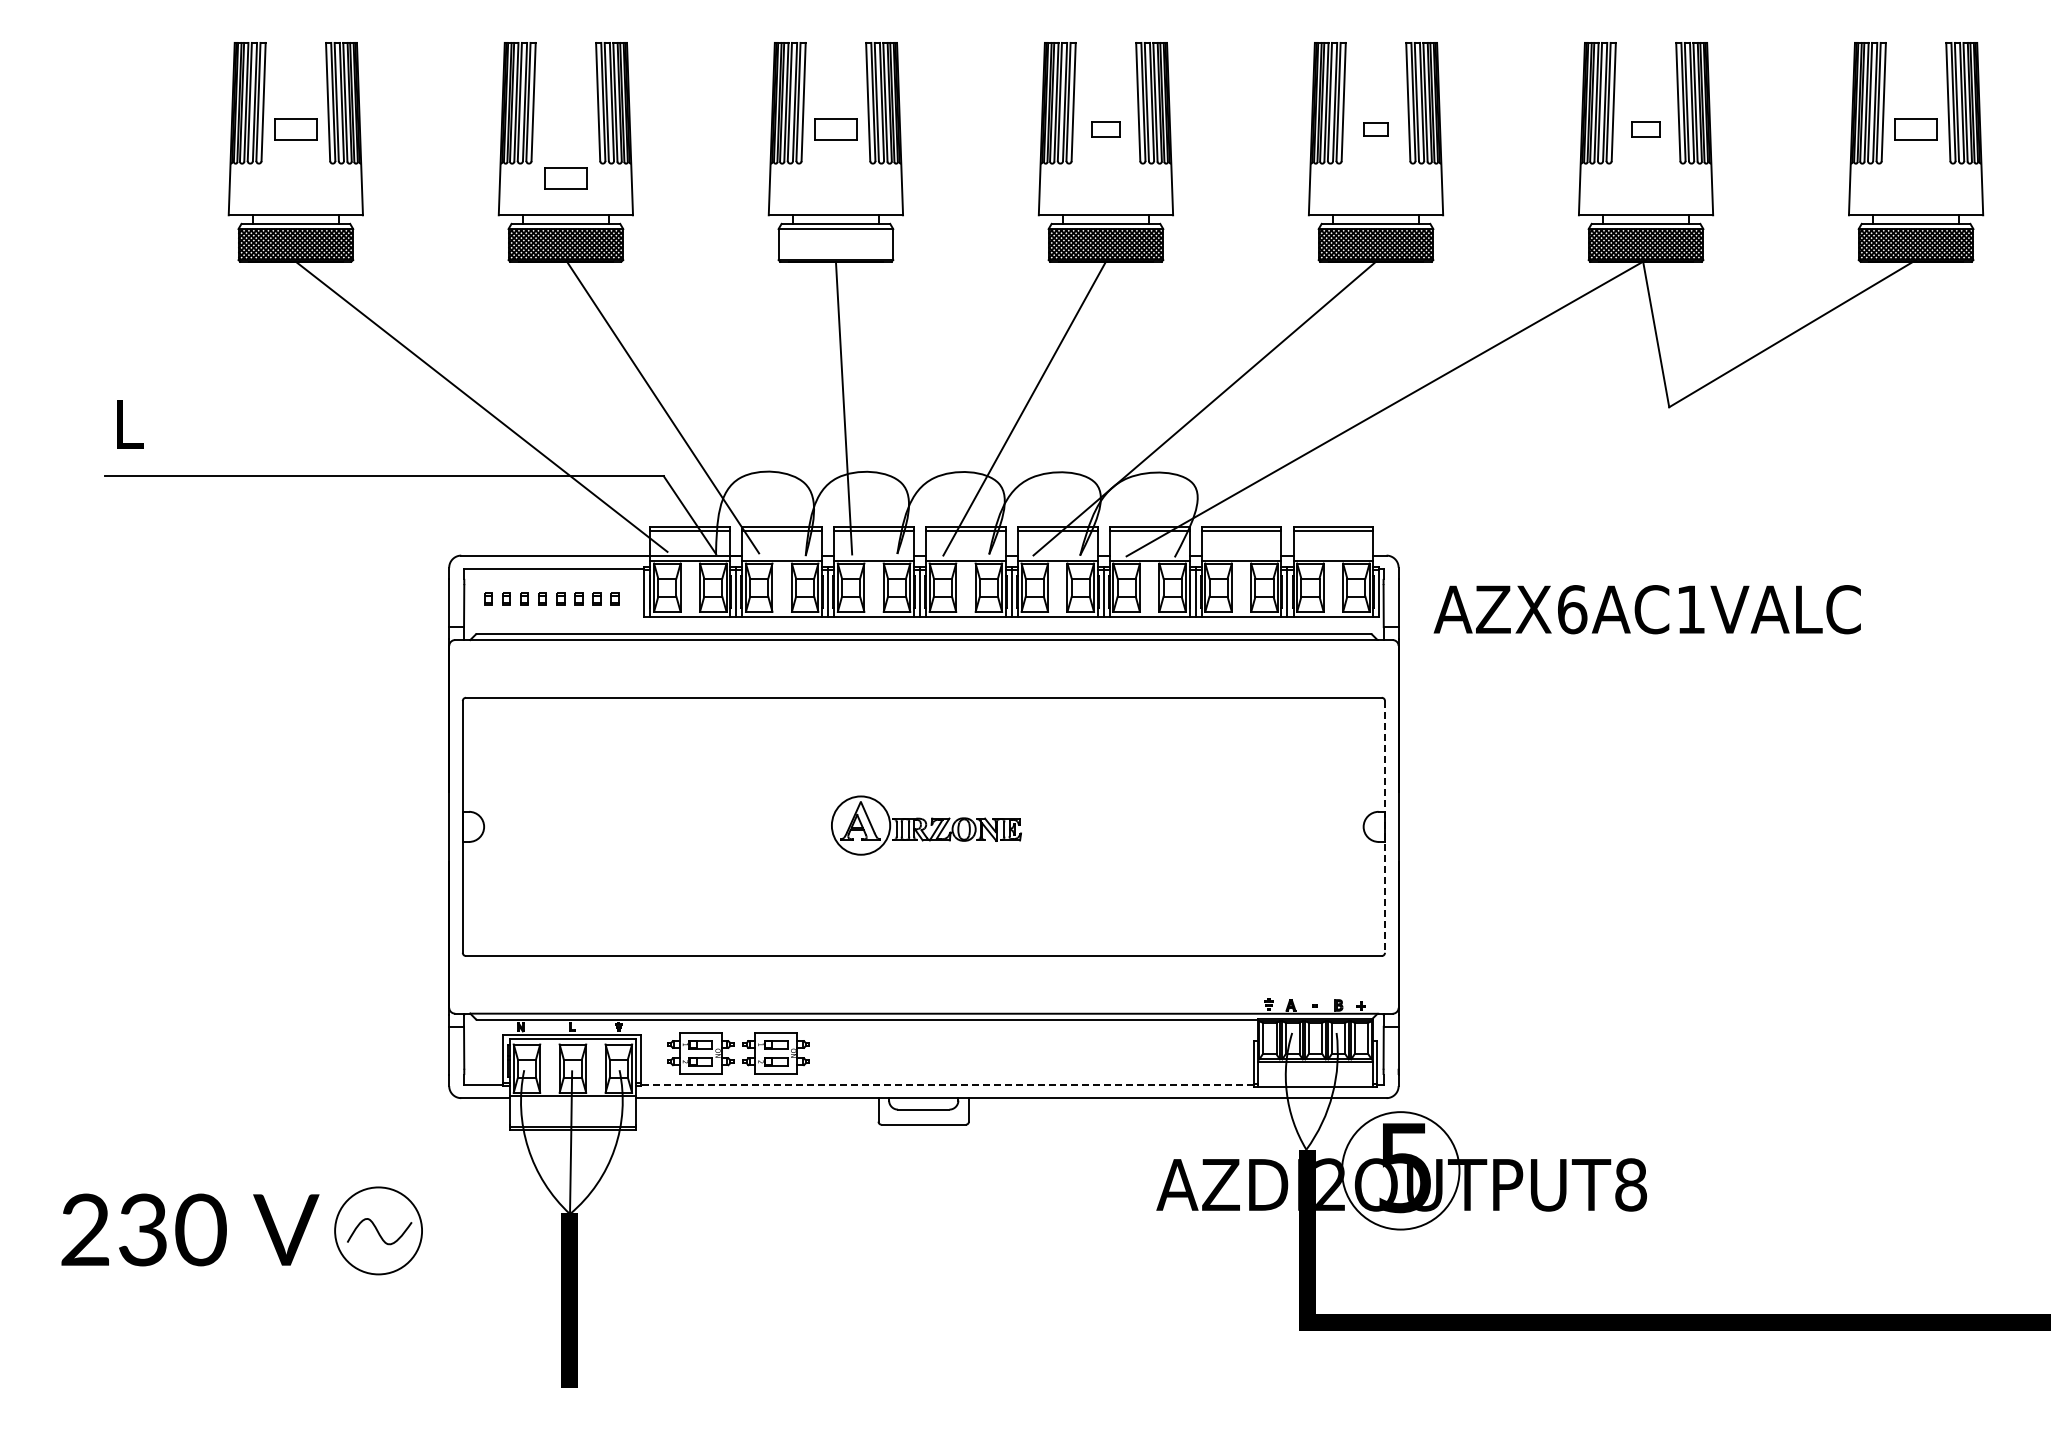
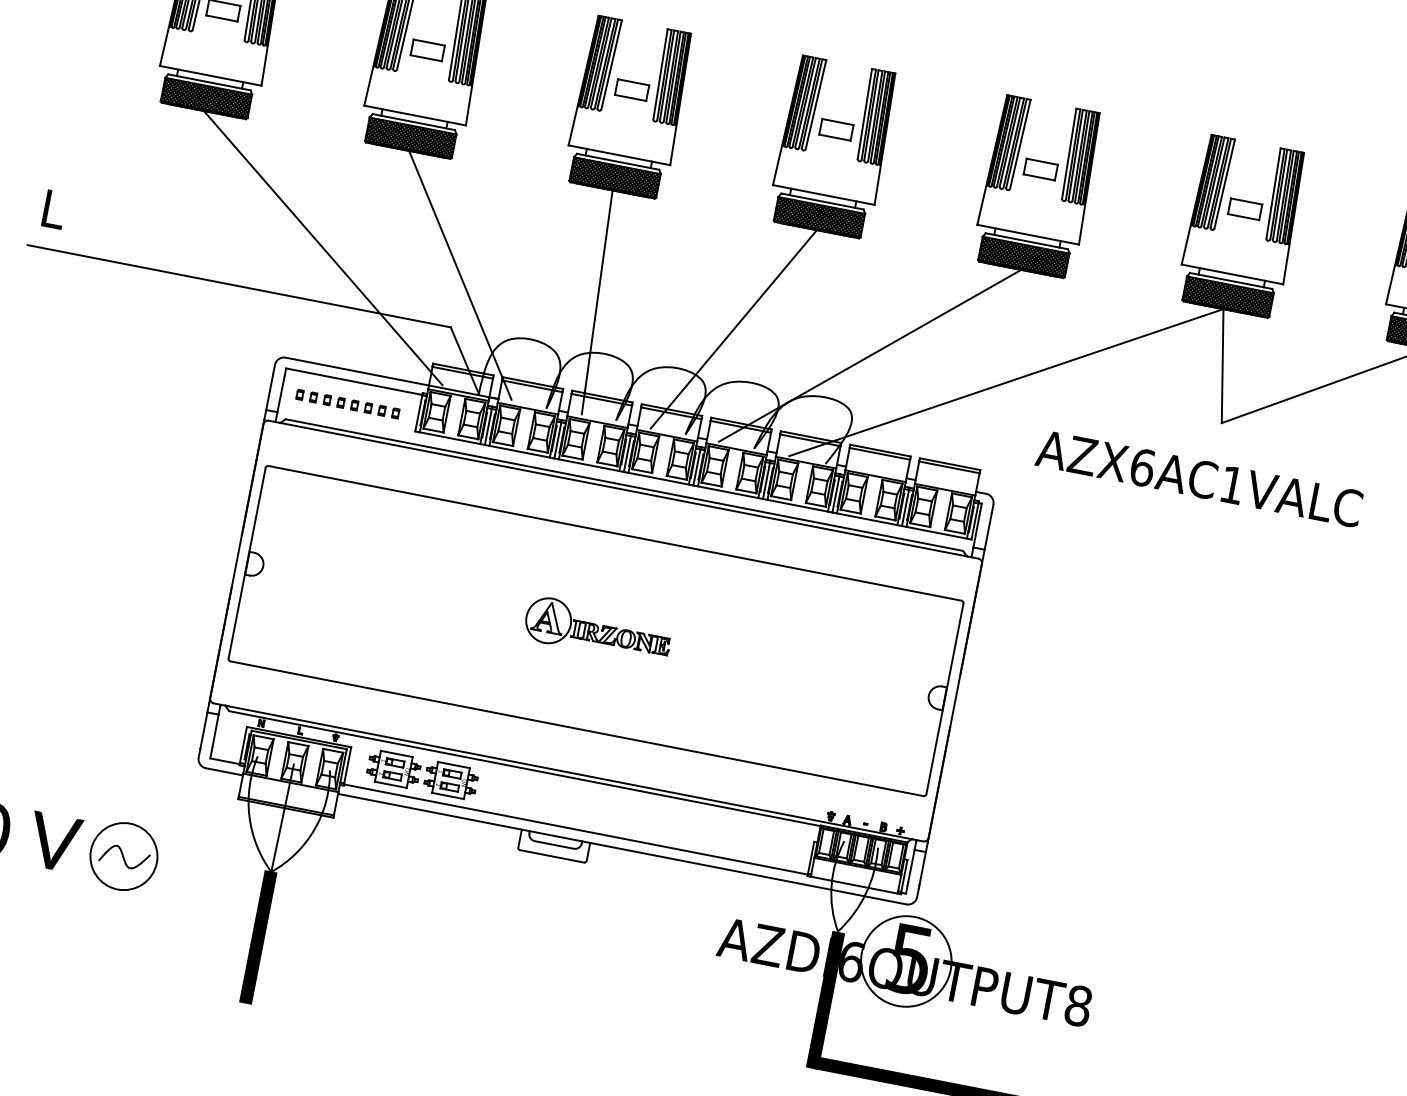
part: (1105, 129) -> (836, 130), size x1.43
part: (1375, 129) -> (1040, 169), size x1.67
part: (1645, 129) -> (1244, 209), size x1.43
part: (565, 178) -> (427, 50), moved
hatch: (835, 244) -> (614, 177), added
text: (1646, 609) -> (1198, 478), moved
line: (1384, 826) -> (944, 698), dashed -> solid
line: (946, 1084) -> (575, 829), dashed -> solid
text: (1331, 1184) -> (851, 961), AZDI2OUTPUT8 -> AZDI6OUTPUT8

